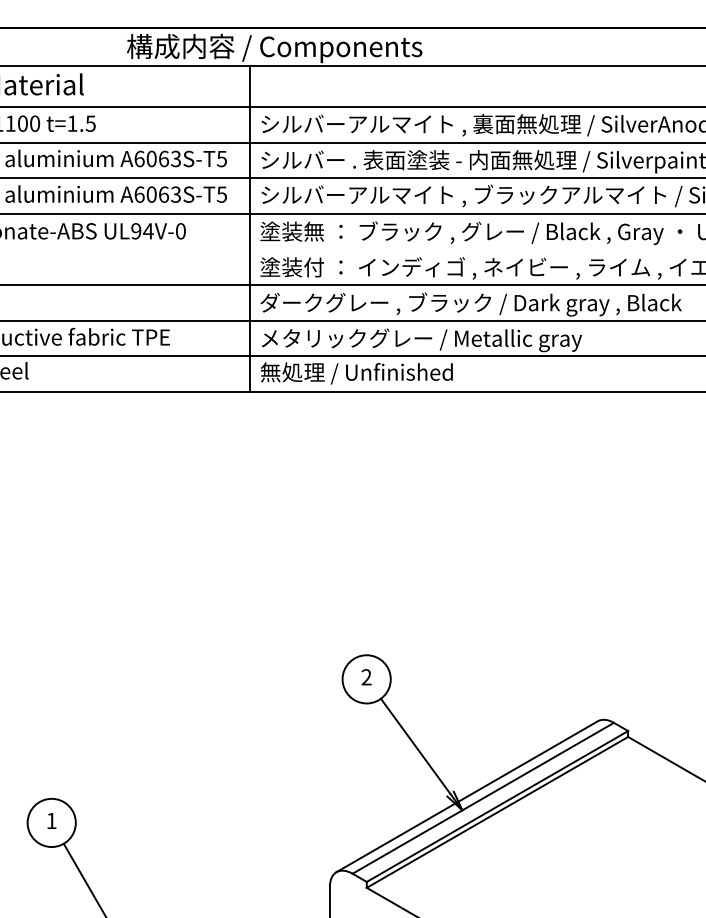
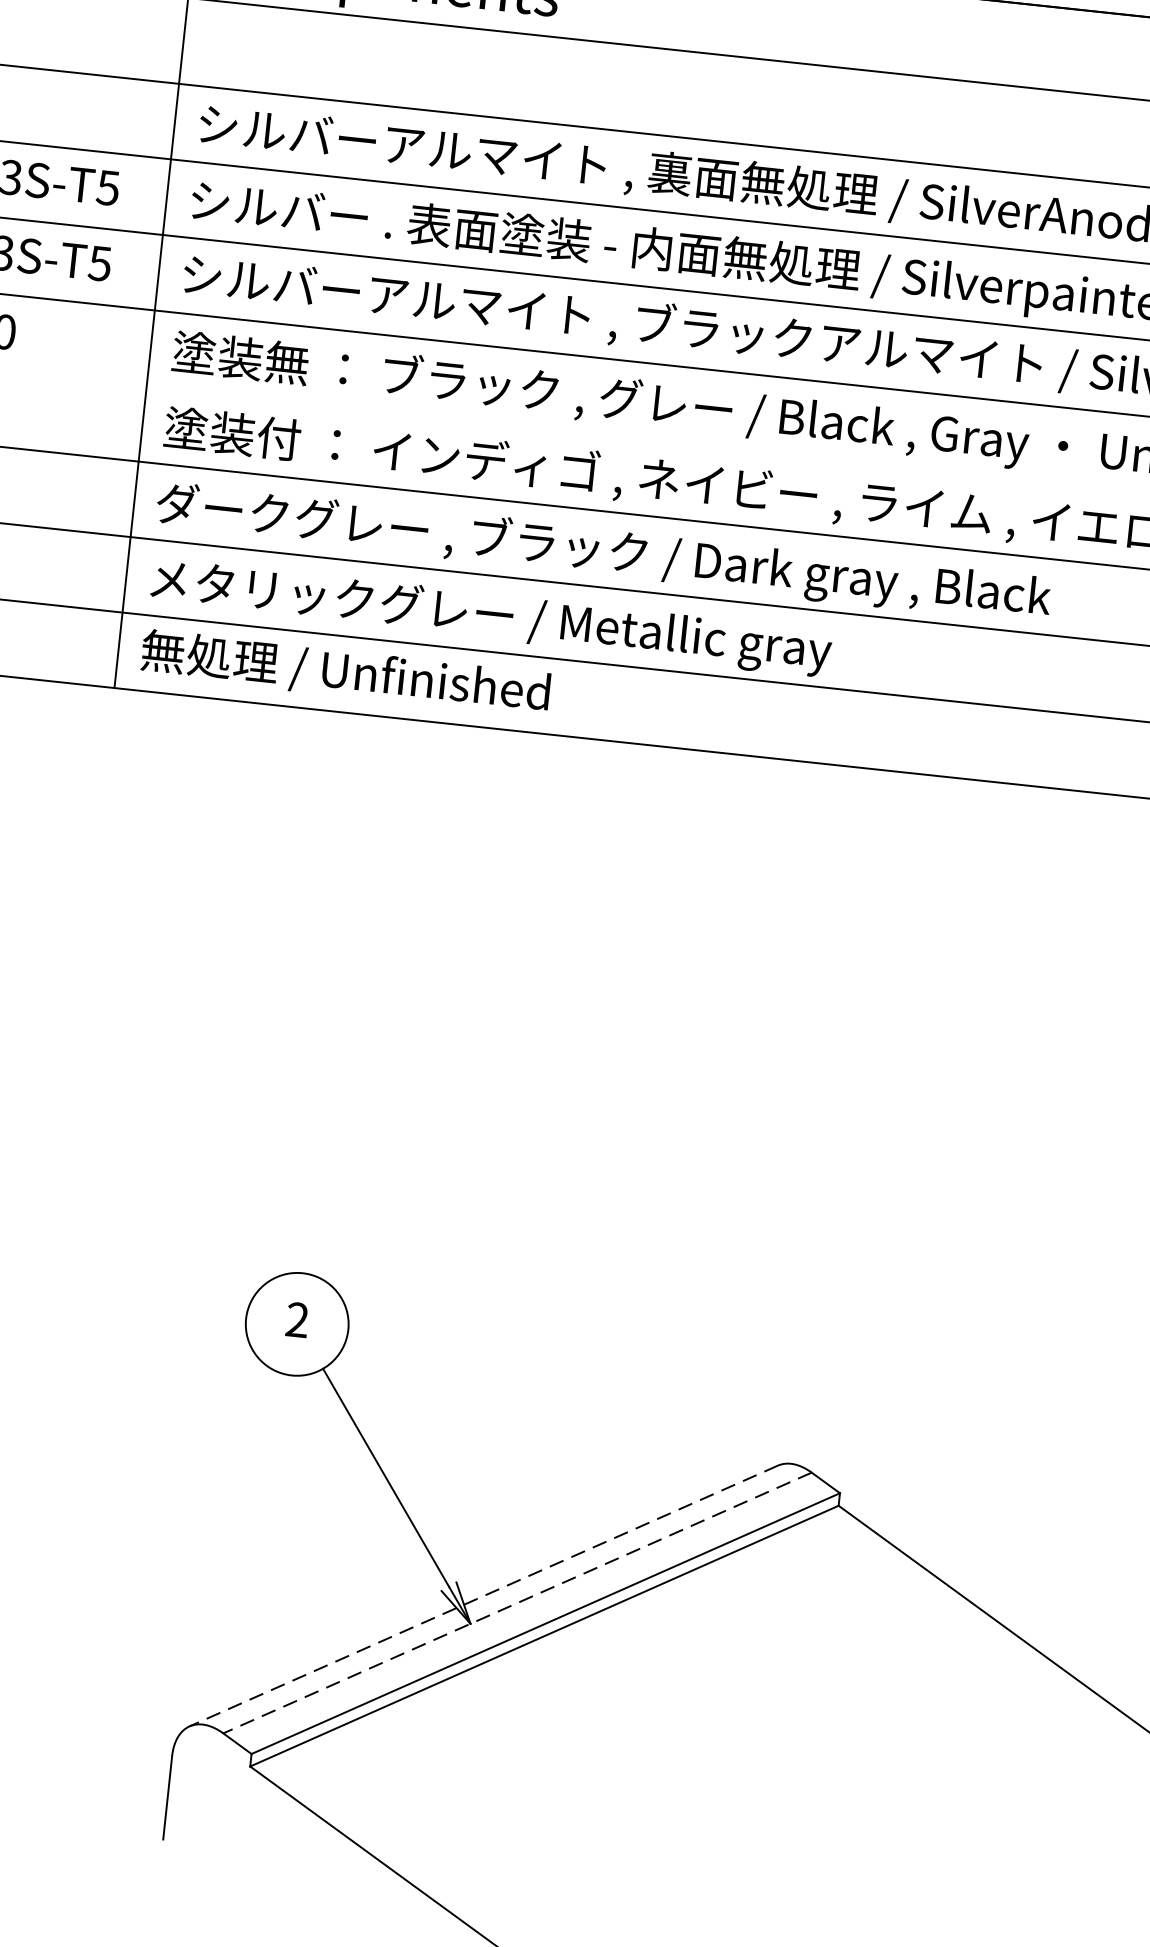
line: (467, 796) -> (484, 1595), solid -> dashed
line: (483, 798) -> (517, 1603), solid -> dashed

